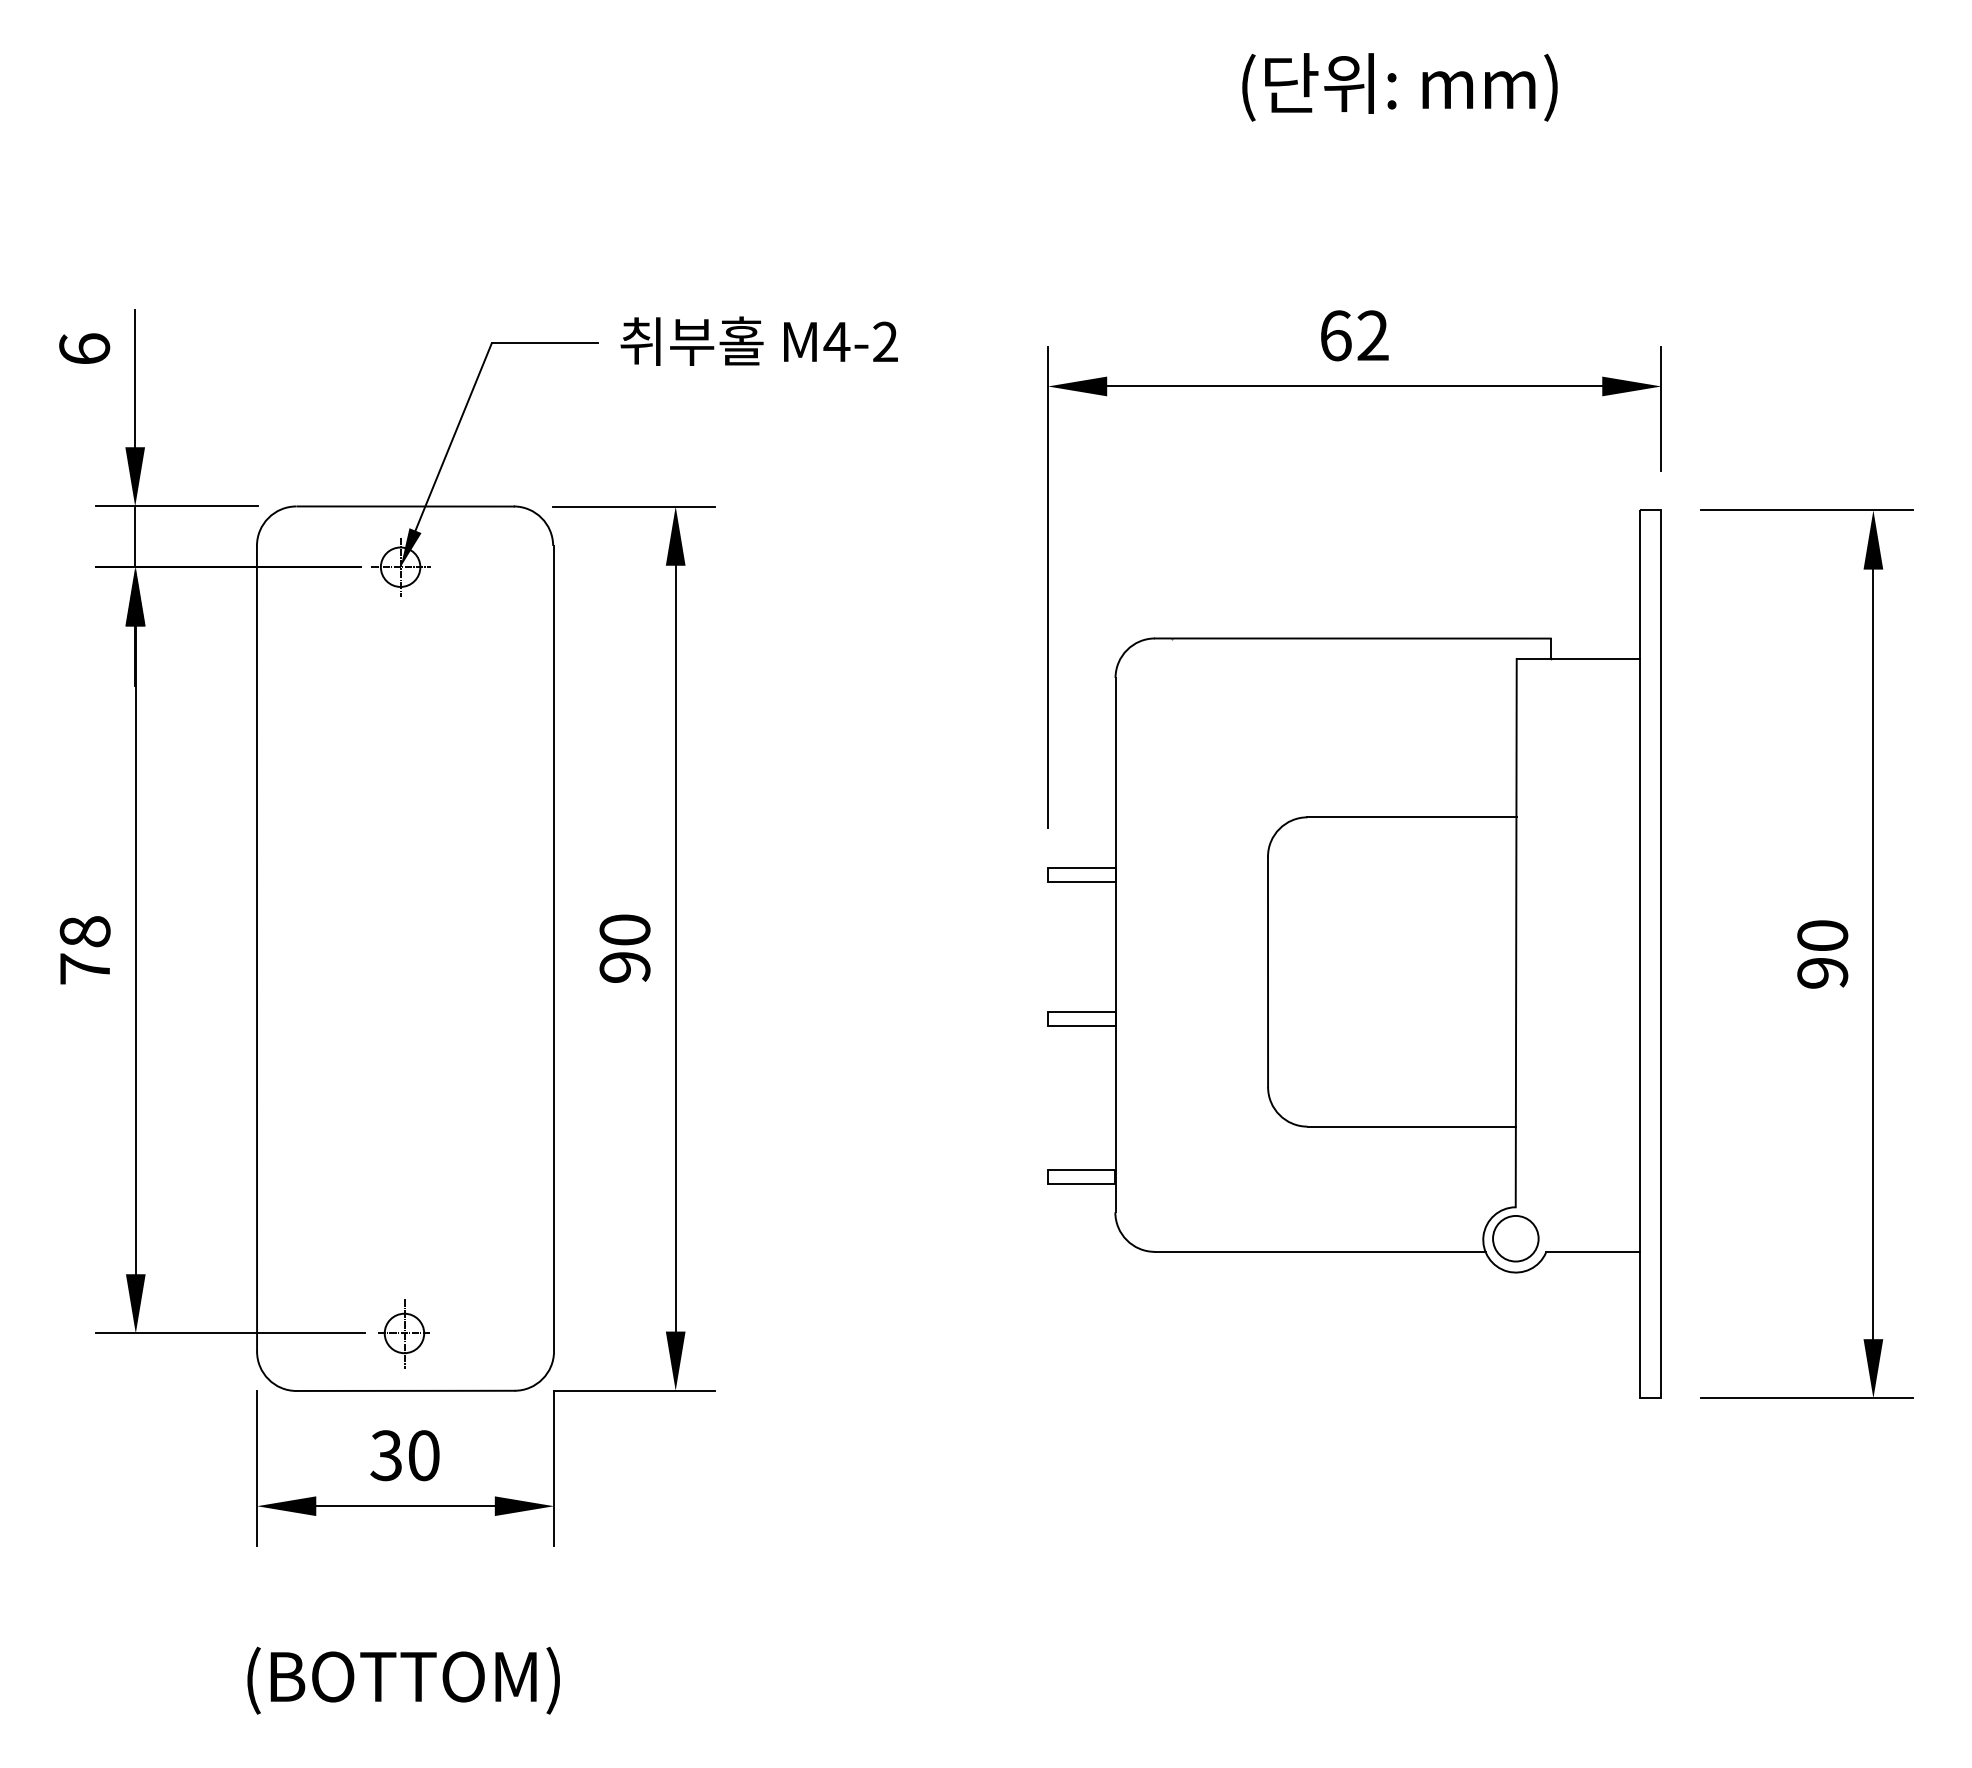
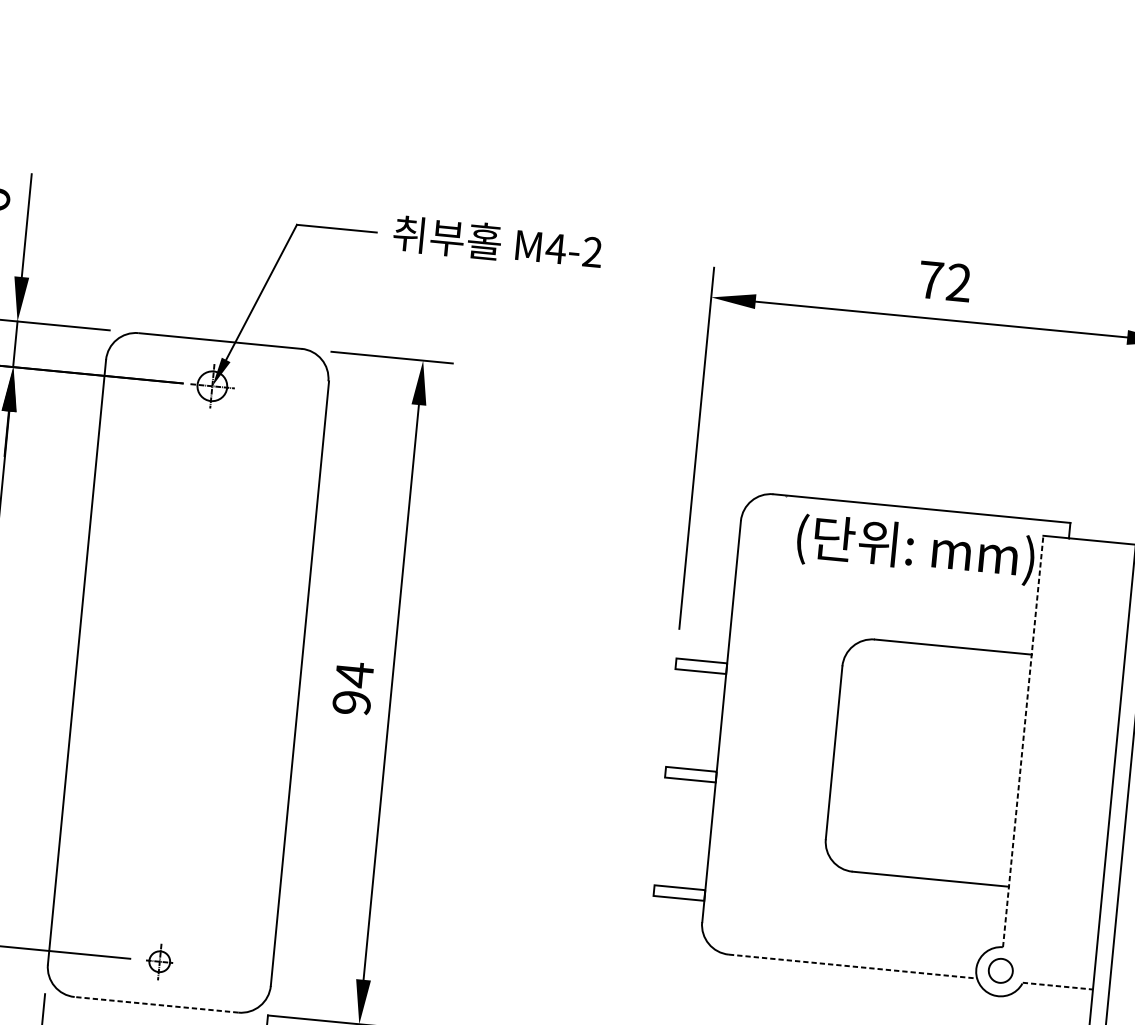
text: (1399, 87) -> (915, 549), moved
text: (1335, 335) -> (930, 279), 62 -> 72
text: (624, 930) -> (354, 675), 90 -> 94
line: (1516, 932) -> (1023, 741), solid -> dashed
circle: (1515, 1238) -> (1000, 970), size x0.7
line: (1320, 1251) -> (853, 966), solid -> dashed
line: (1593, 1251) -> (1058, 986), solid -> dashed
part: (403, 1333) -> (159, 961), size x0.7
line: (405, 1390) -> (156, 1004), solid -> dashed

